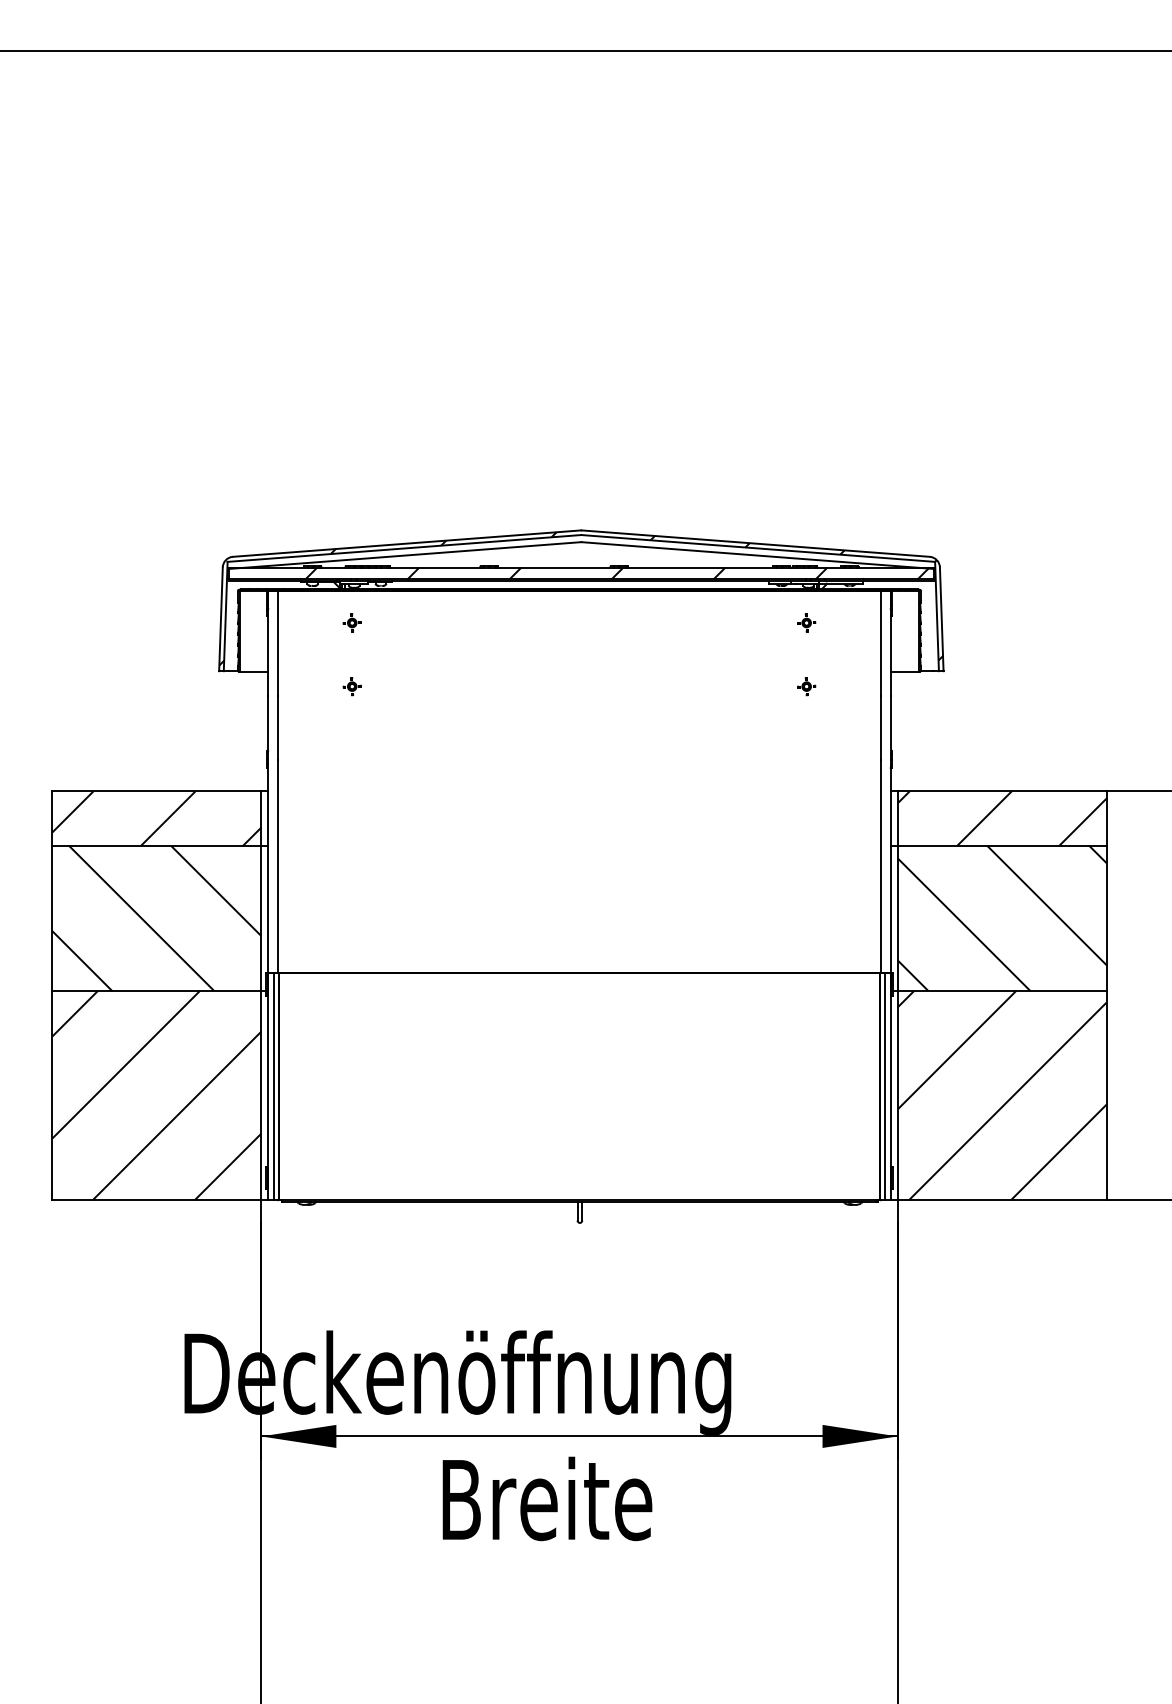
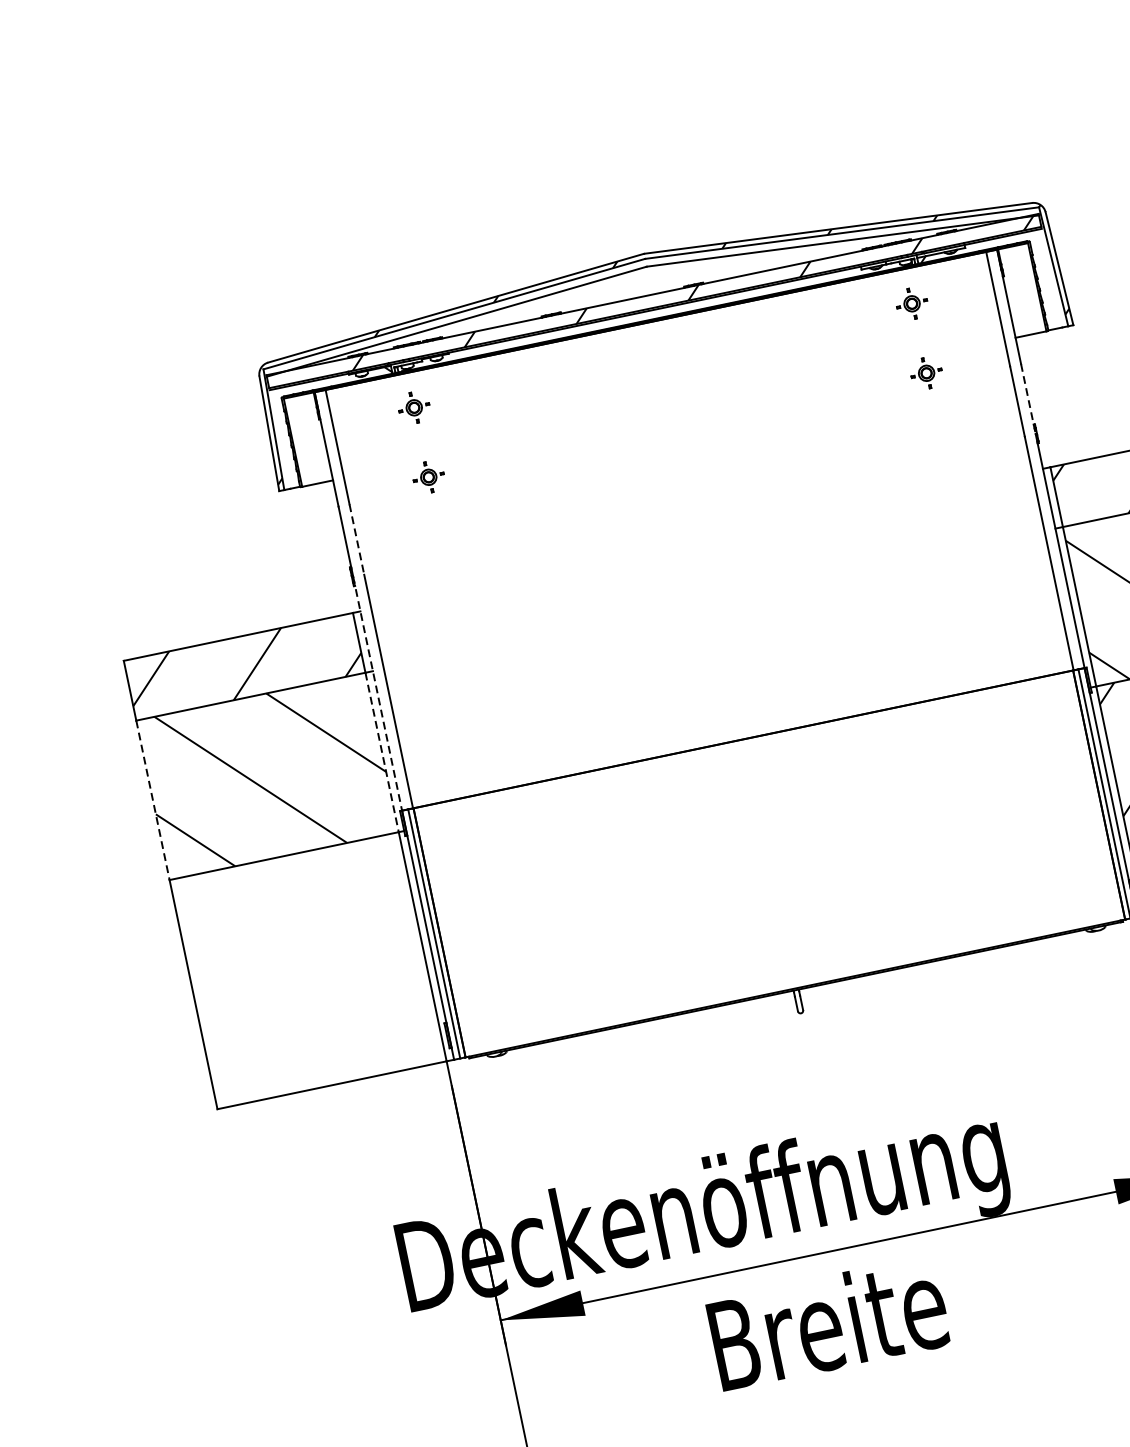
part: (351, 622) -> (413, 407), size x1.6
part: (806, 622) -> (911, 303), size x1.6
part: (351, 686) -> (427, 477), size x1.6
part: (806, 686) -> (926, 373), size x1.6
line: (278, 728) -> (357, 540), solid -> dashed
line: (890, 728) -> (1028, 400), solid -> dashed
line: (268, 866) -> (378, 693), solid -> dashed
line: (52, 918) -> (153, 800), solid -> dashed
line: (261, 918) -> (382, 752), solid -> dashed
hatch: (156, 1095) -> (307, 970), removed

